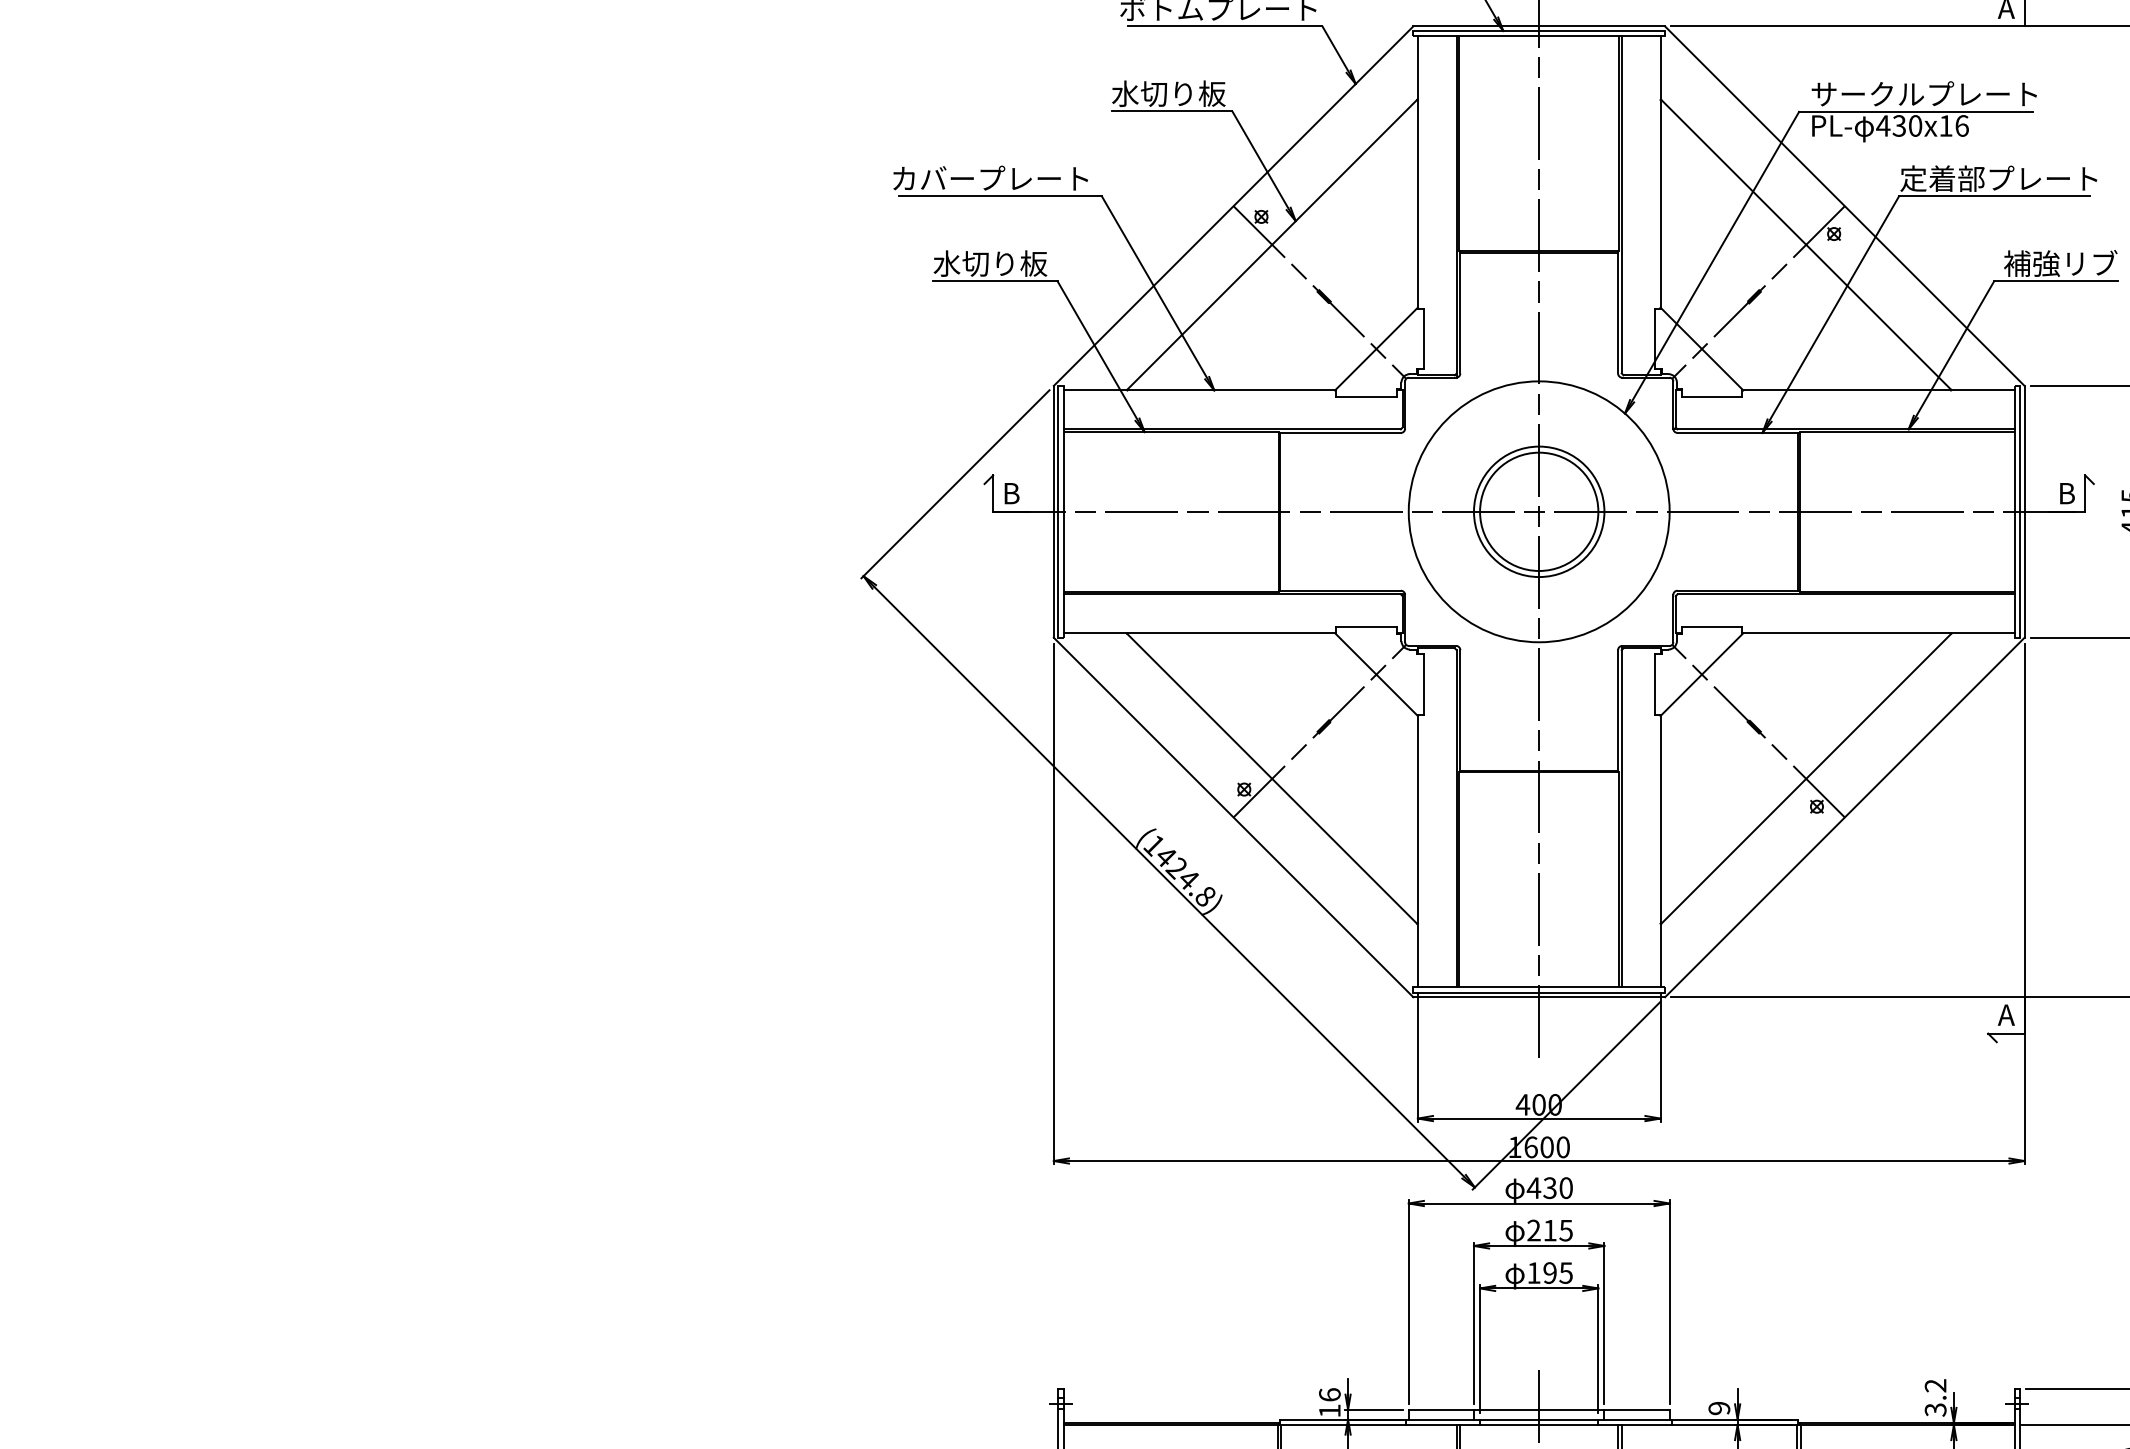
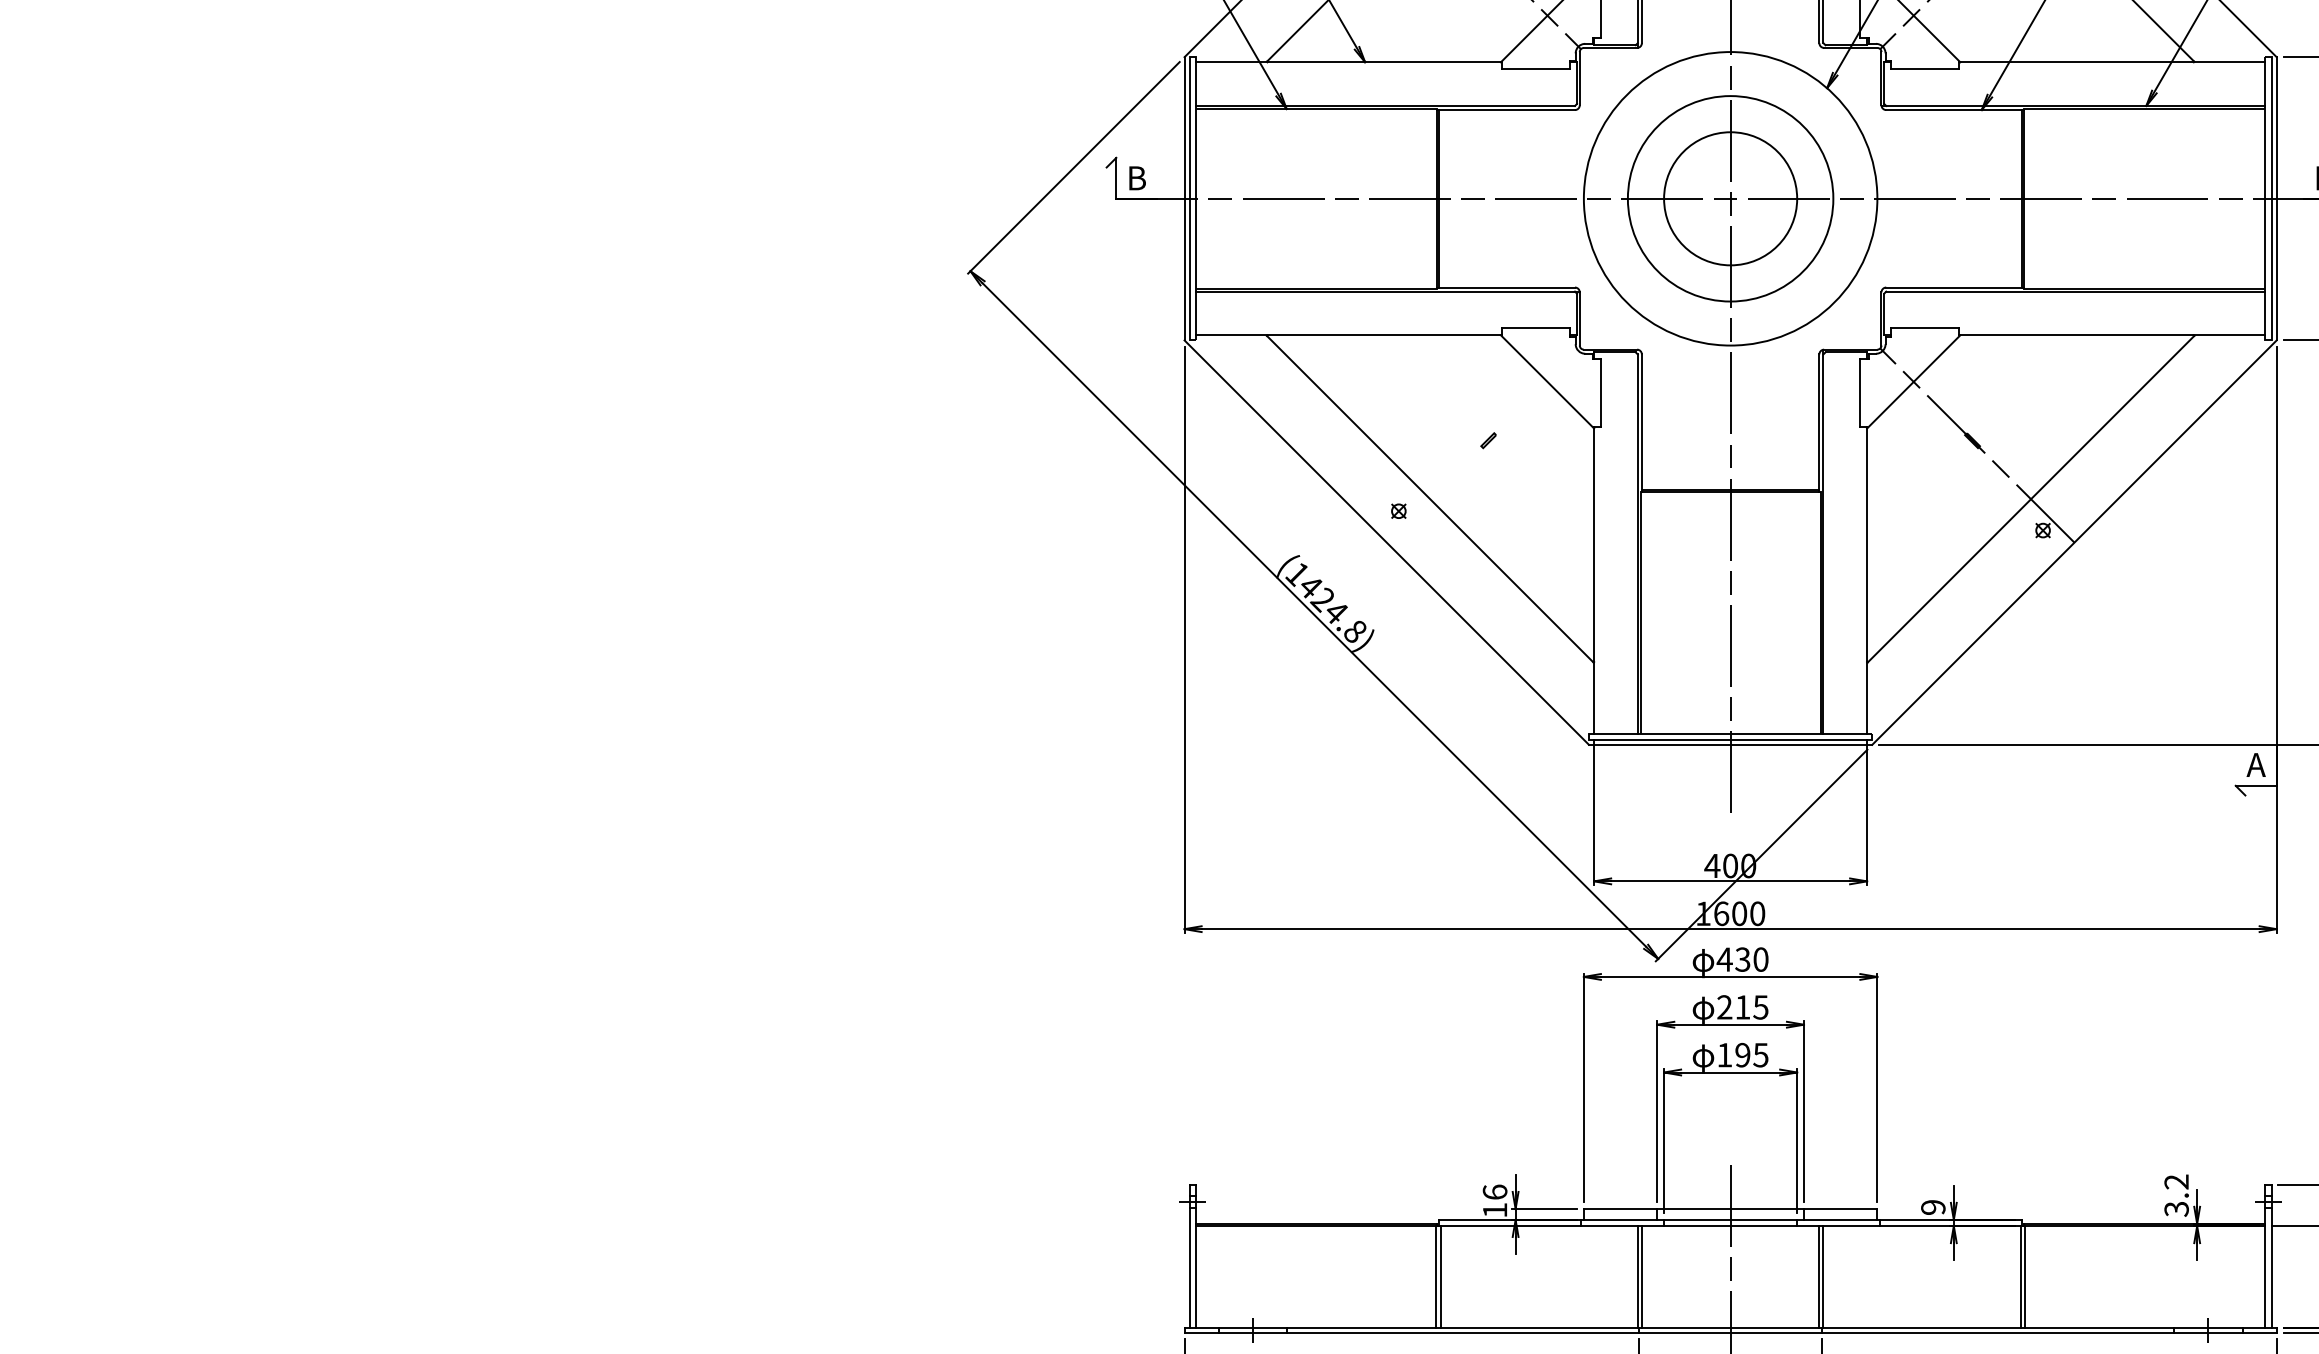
circle: (1538, 511) -> (1729, 198), size x1.4
line: (1319, 730) -> (1483, 444), removed

